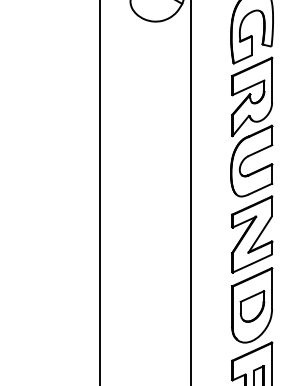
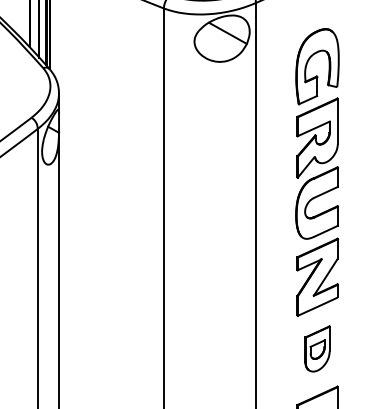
part: (252, 304) -> (317, 348), size x0.6

